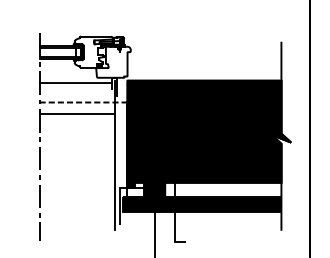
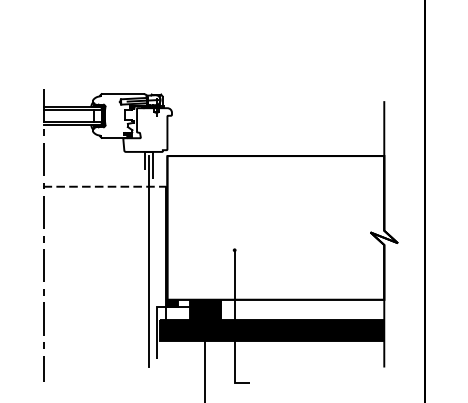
line: (75, 83) -> (94, 159), removed
line: (77, 114) -> (96, 203), removed
fill: (209, 131) -> (282, 227), removed

